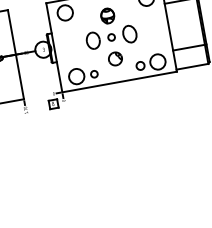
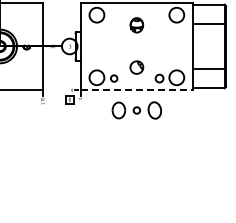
part: (111, 37) -> (136, 110), moved
line: (120, 82) -> (137, 90), solid -> dashed

